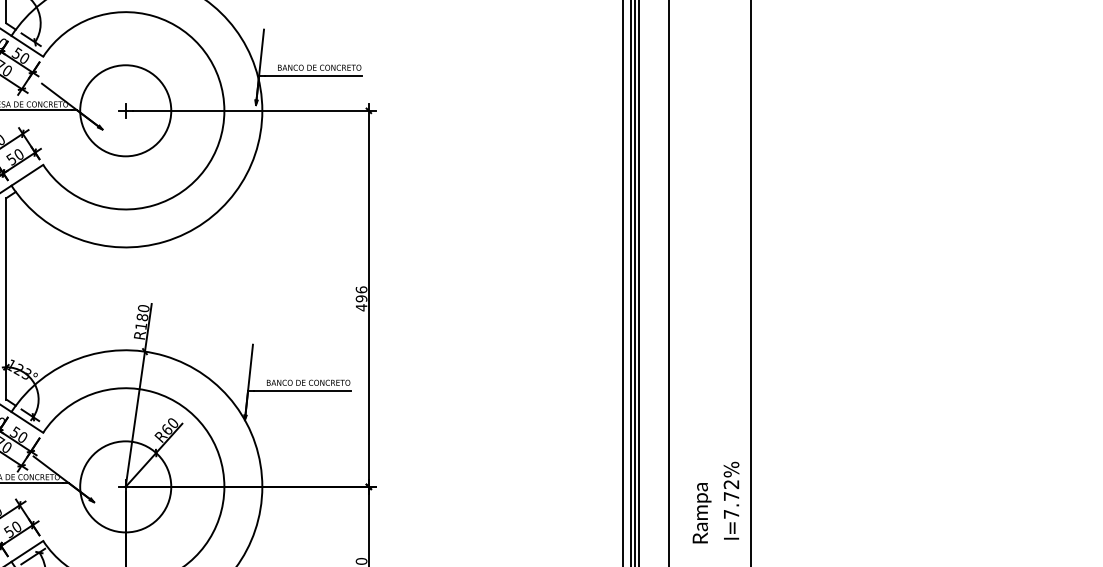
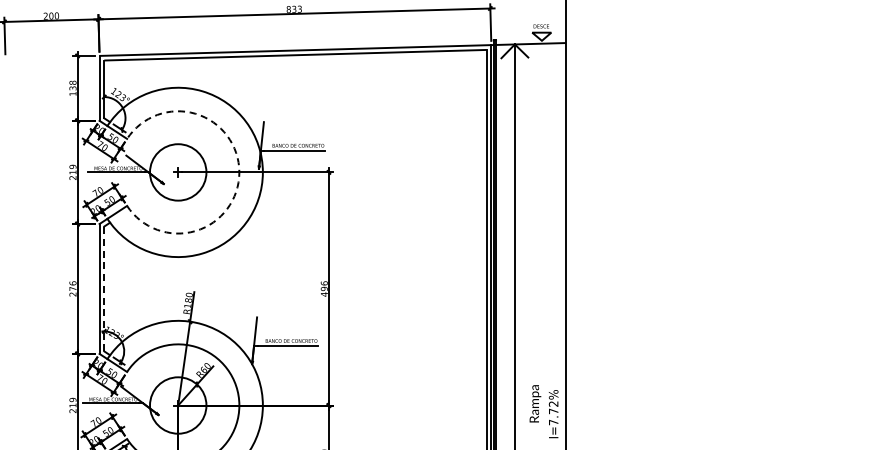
arc: (224, 110) -> (239, 172), solid -> dashed
line: (6, 298) -> (104, 288), solid -> dashed
text: (702, 512) -> (535, 403), moved

